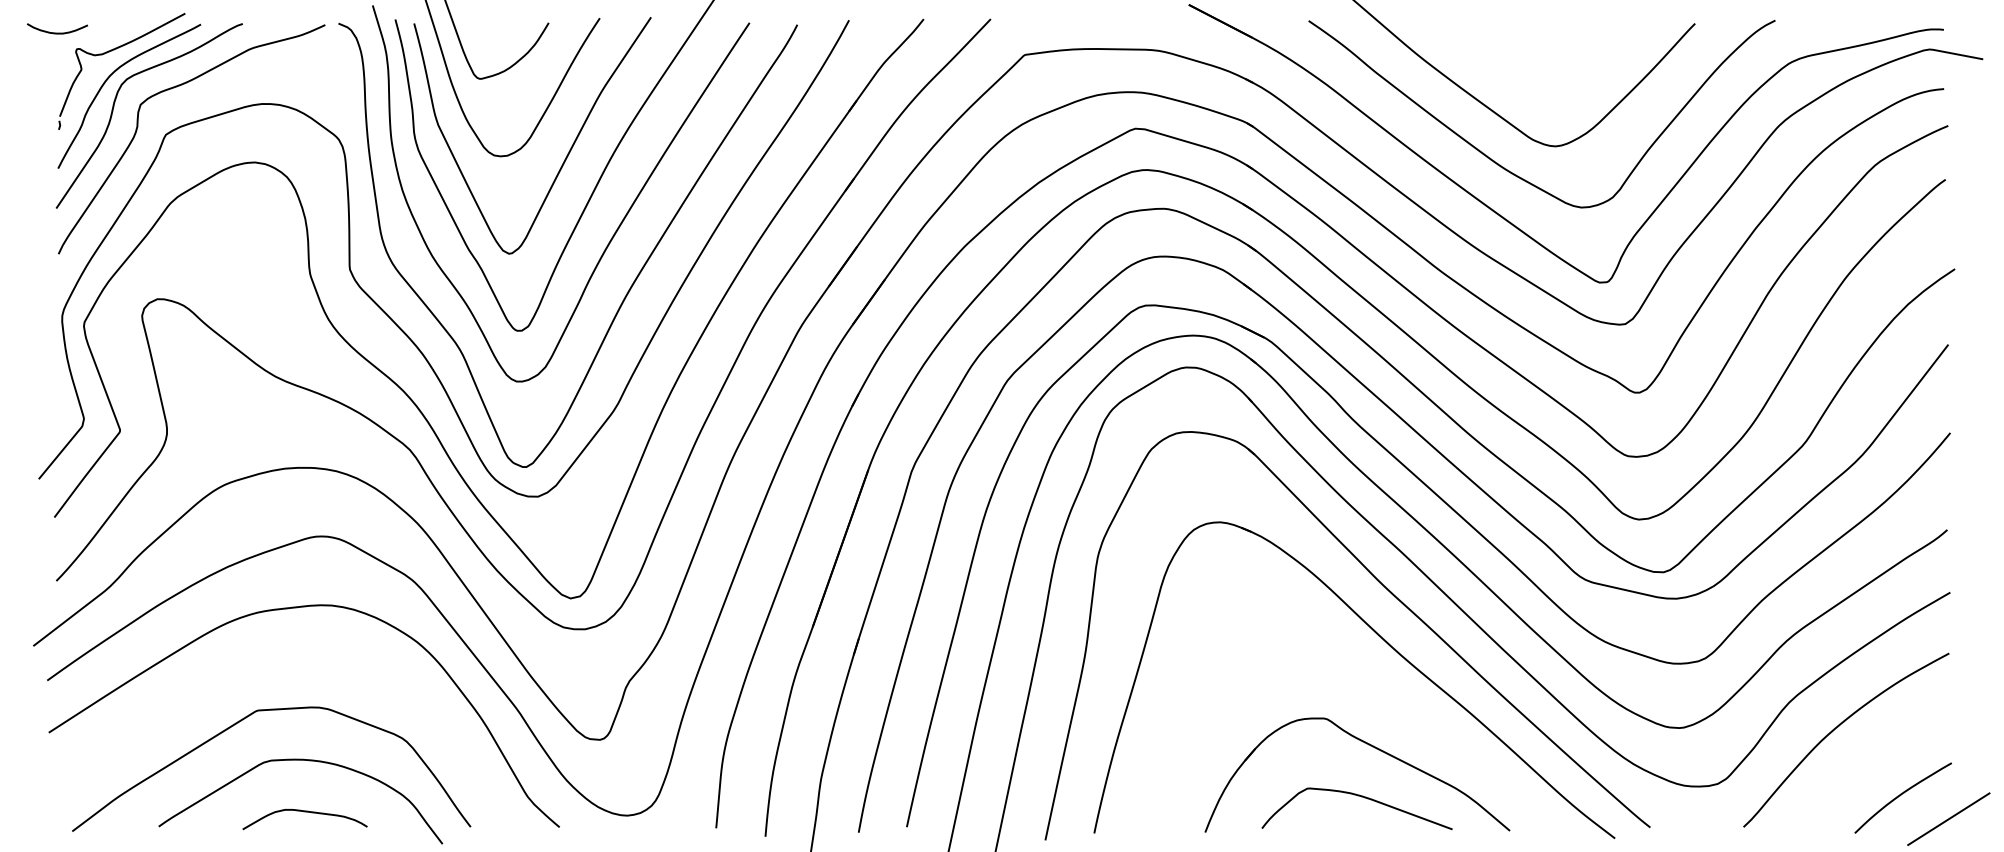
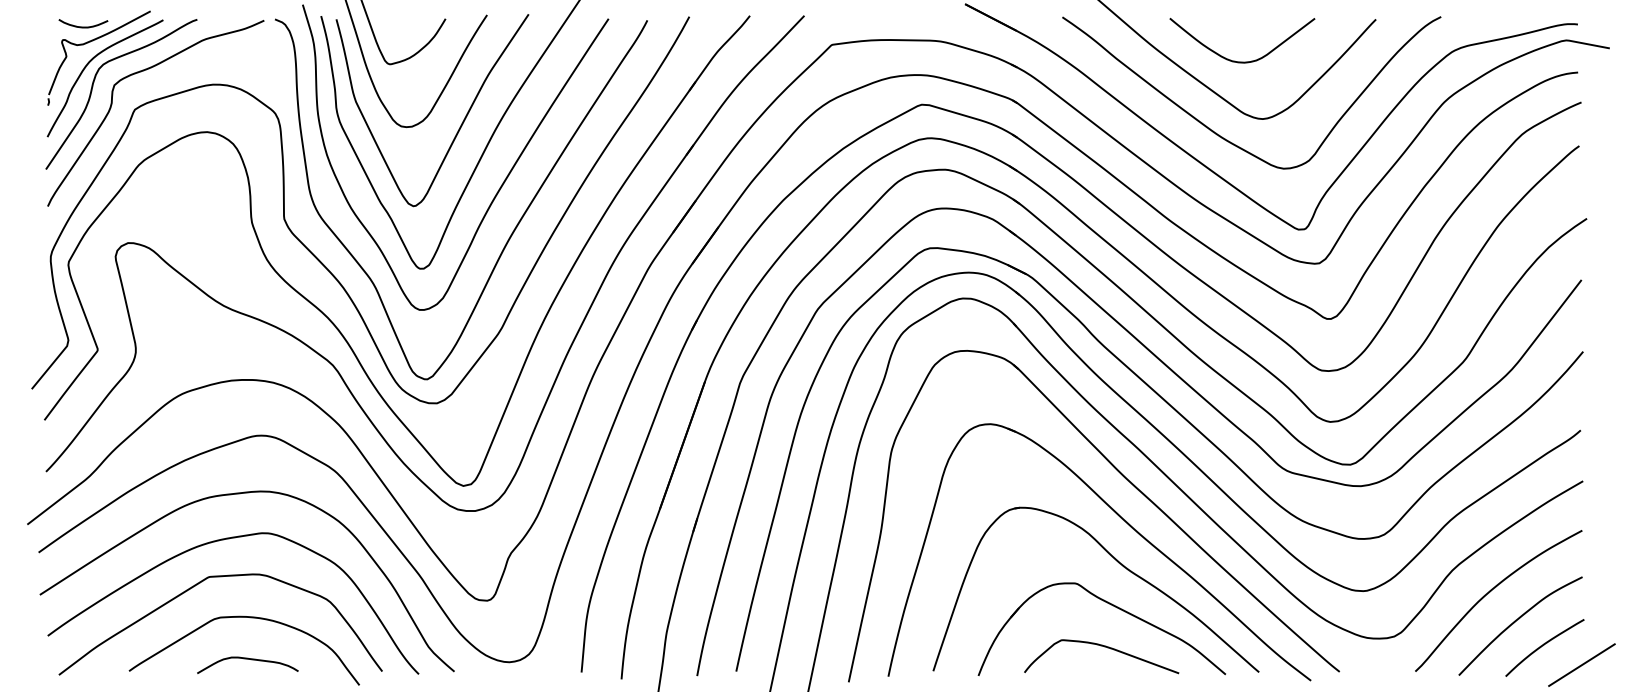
curve: (57, 32) -> (83, 26), moved
curve: (1530, 75) -> (1242, 61), added
curve: (270, 666) -> (219, 541), added
part: (1376, 692) -> (1117, 562), added
curve: (1868, 765) -> (1516, 621), added

